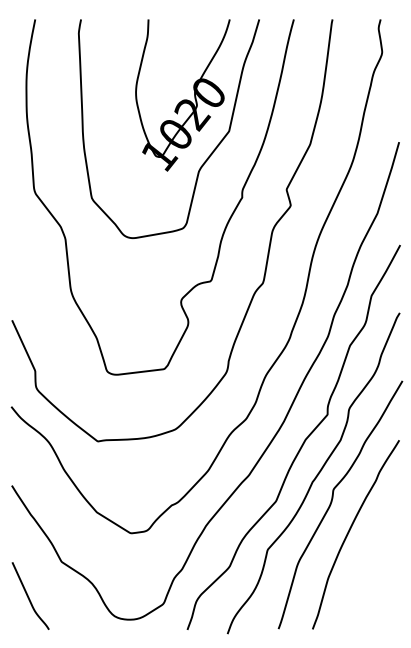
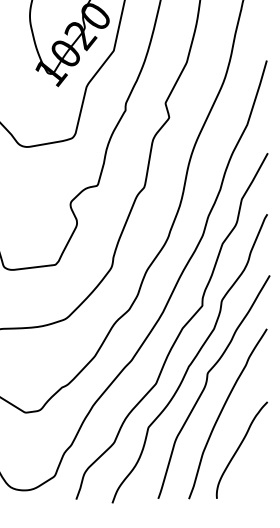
curve: (368, 573) -> (239, 448), added

